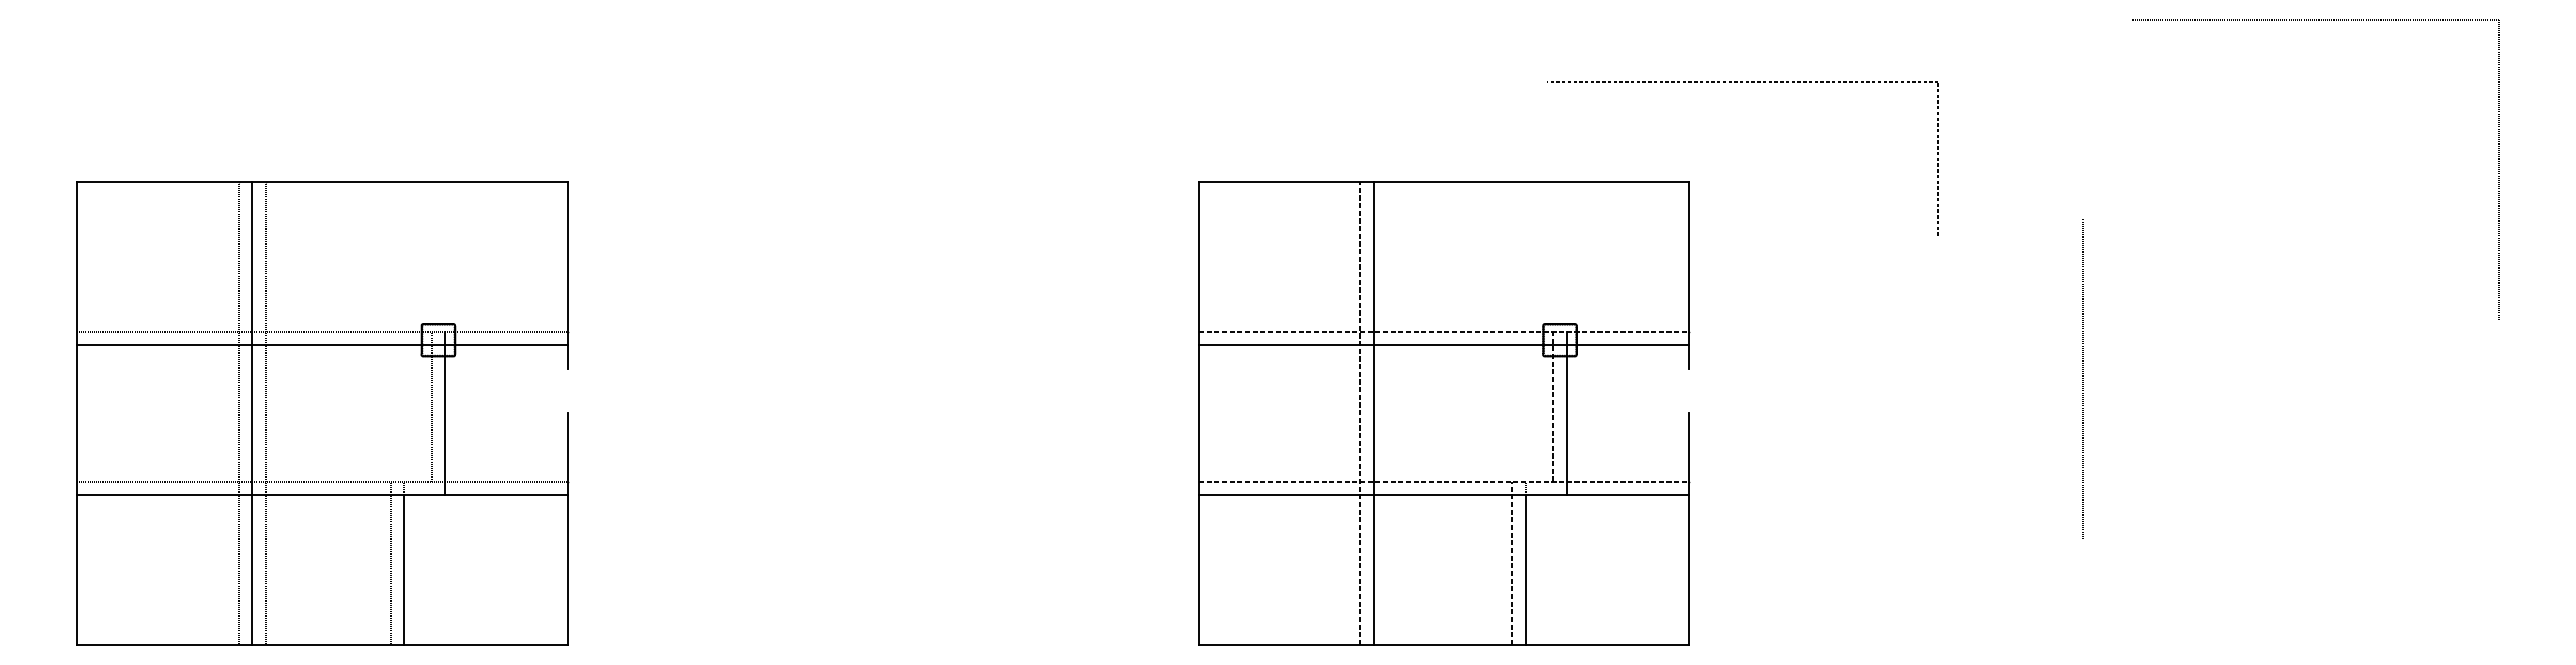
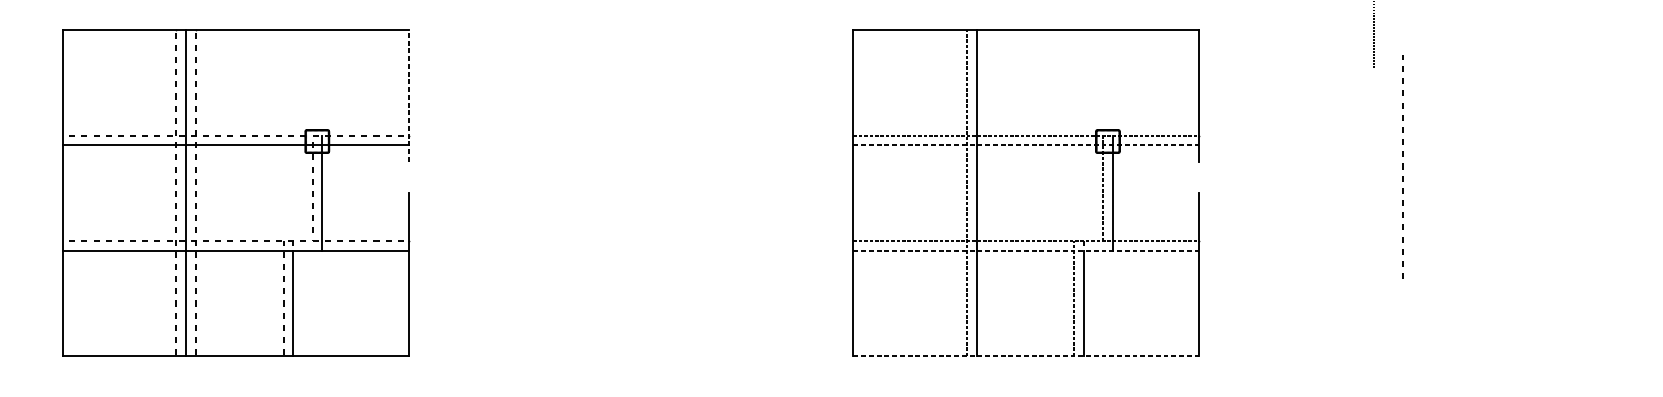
line: (567, 275) -> (408, 95), solid -> dashed
line: (1444, 345) -> (1026, 145), solid -> dashed
line: (2082, 378) -> (1402, 168), moved
line: (1444, 495) -> (1026, 250), solid -> dashed
line: (1444, 645) -> (1026, 356), solid -> dashed

